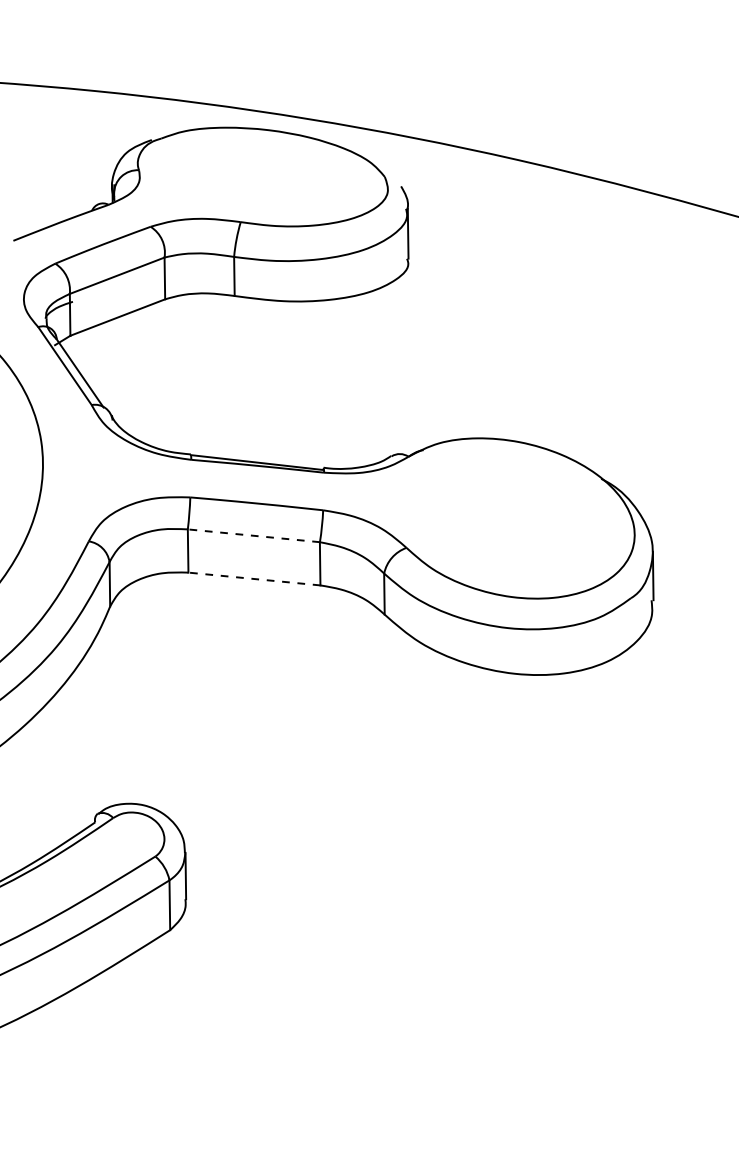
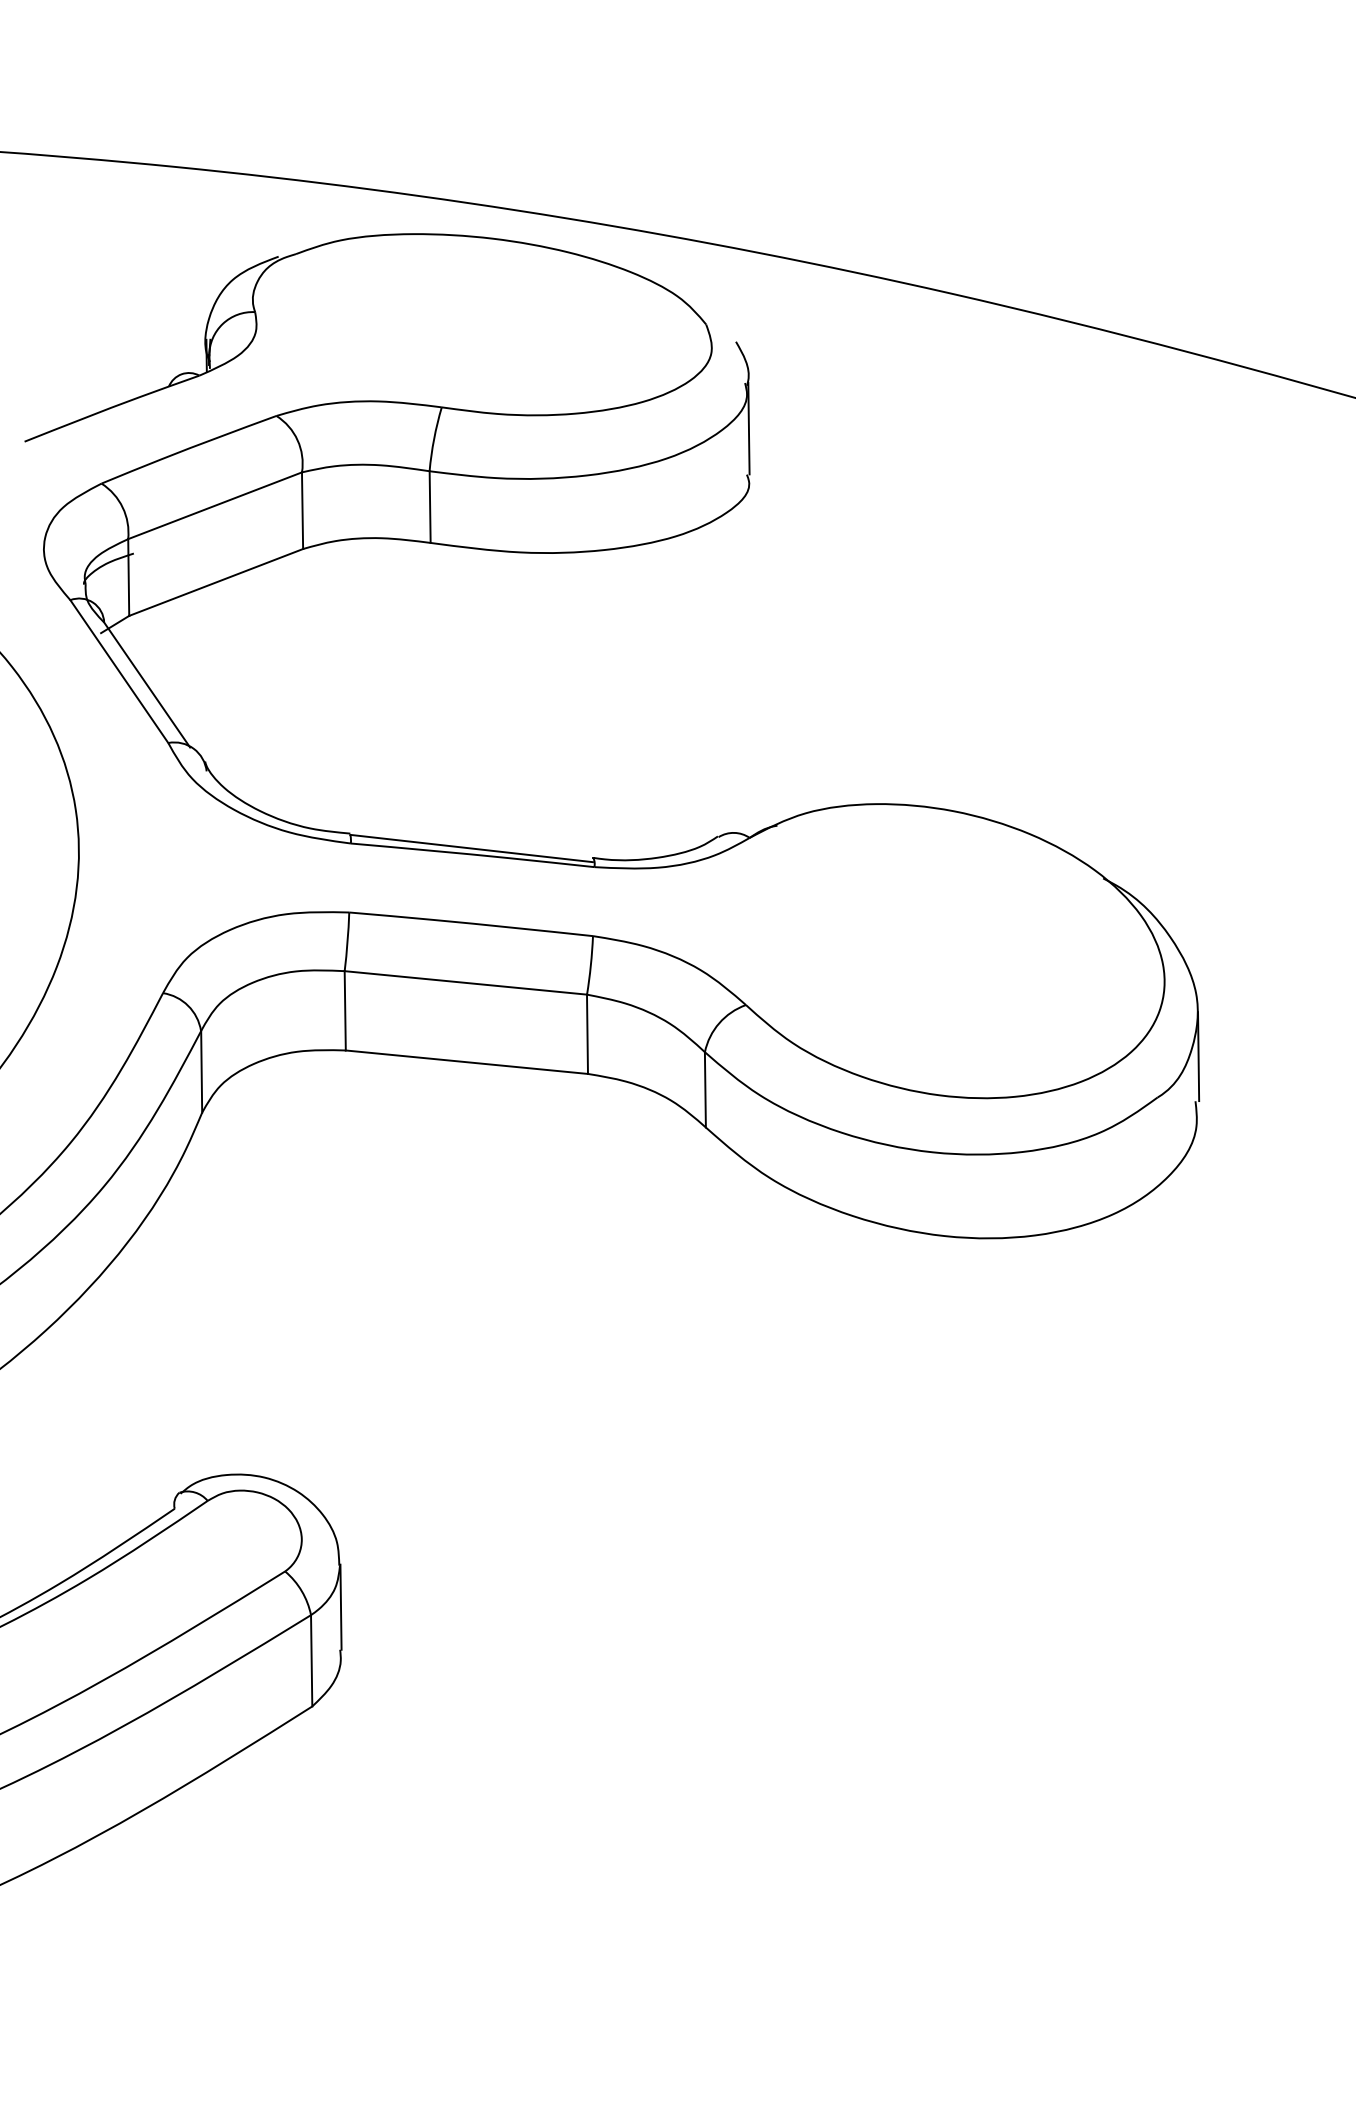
line: (253, 535) -> (465, 982), dashed -> solid
line: (253, 578) -> (465, 1061), dashed -> solid

